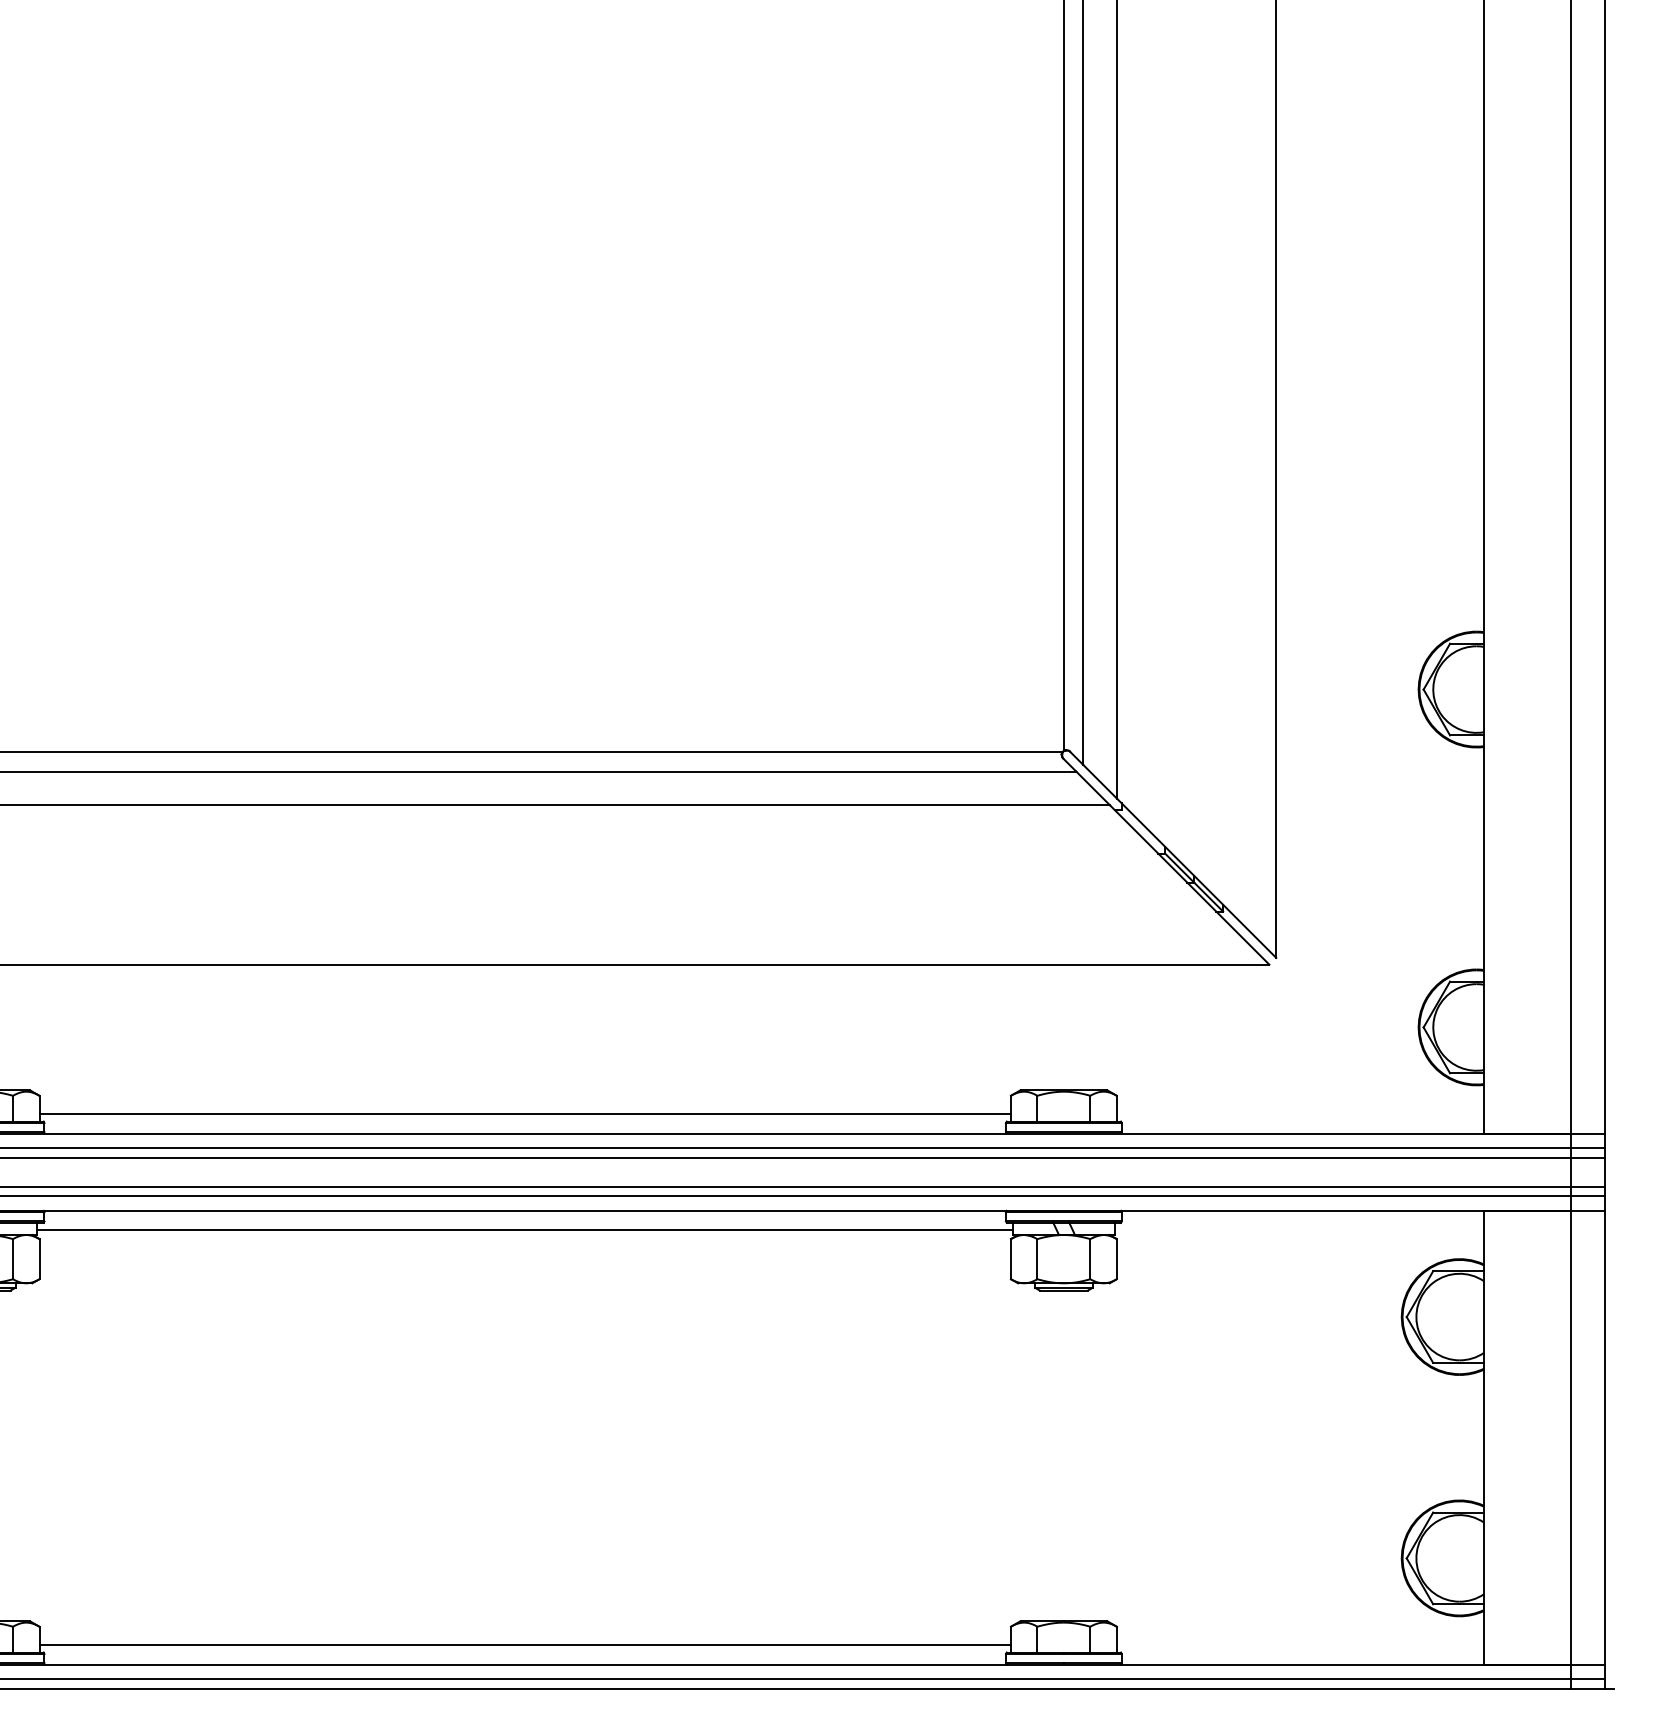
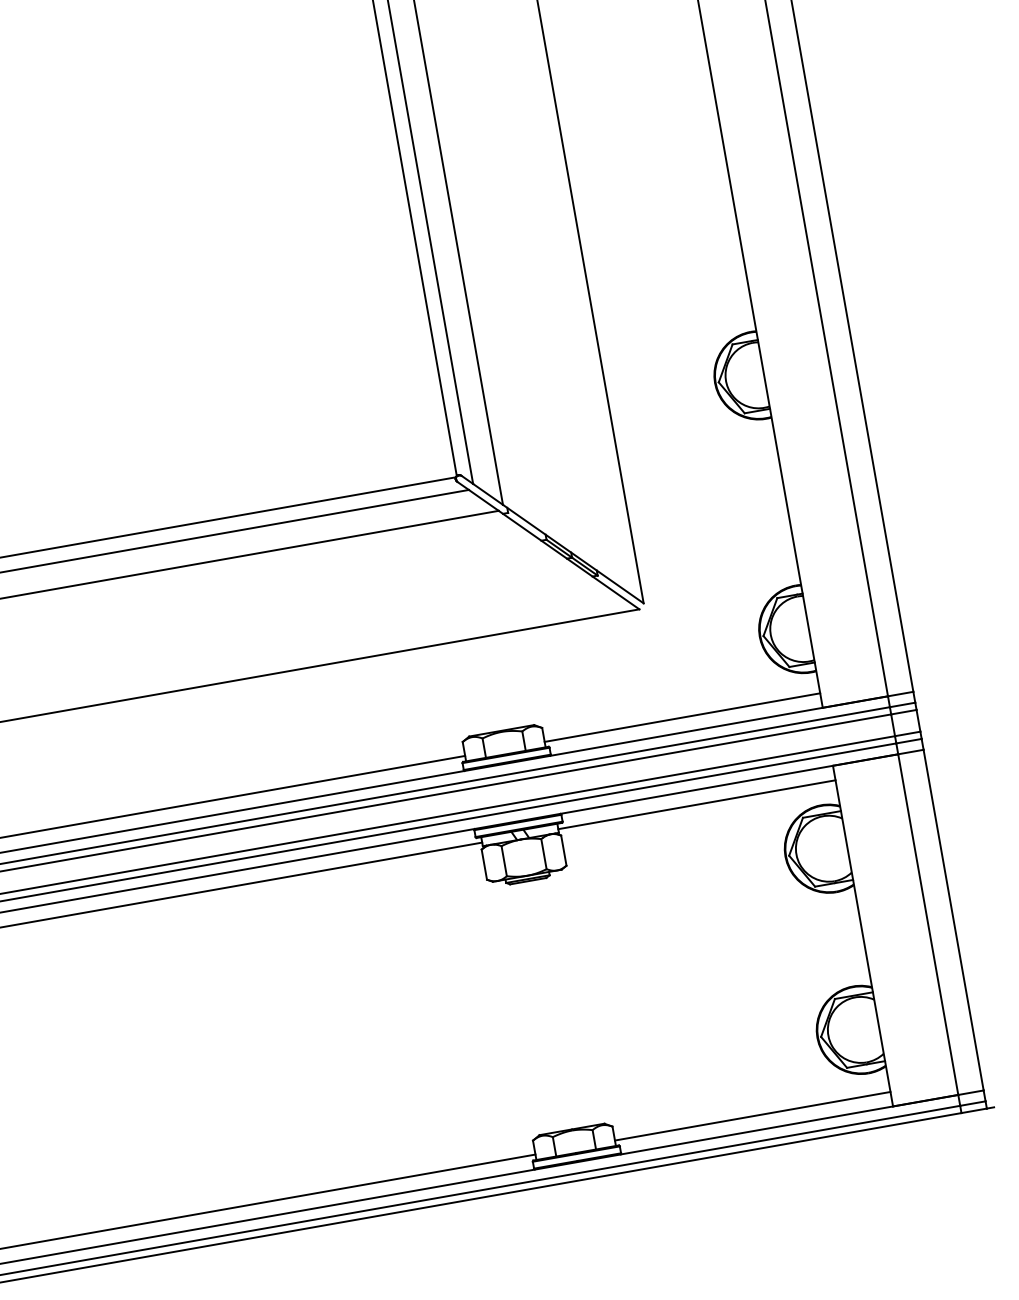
line: (1299, 1114) -> (681, 717), added
line: (1298, 1230) -> (696, 805), added
line: (1299, 1645) -> (752, 1116), added

